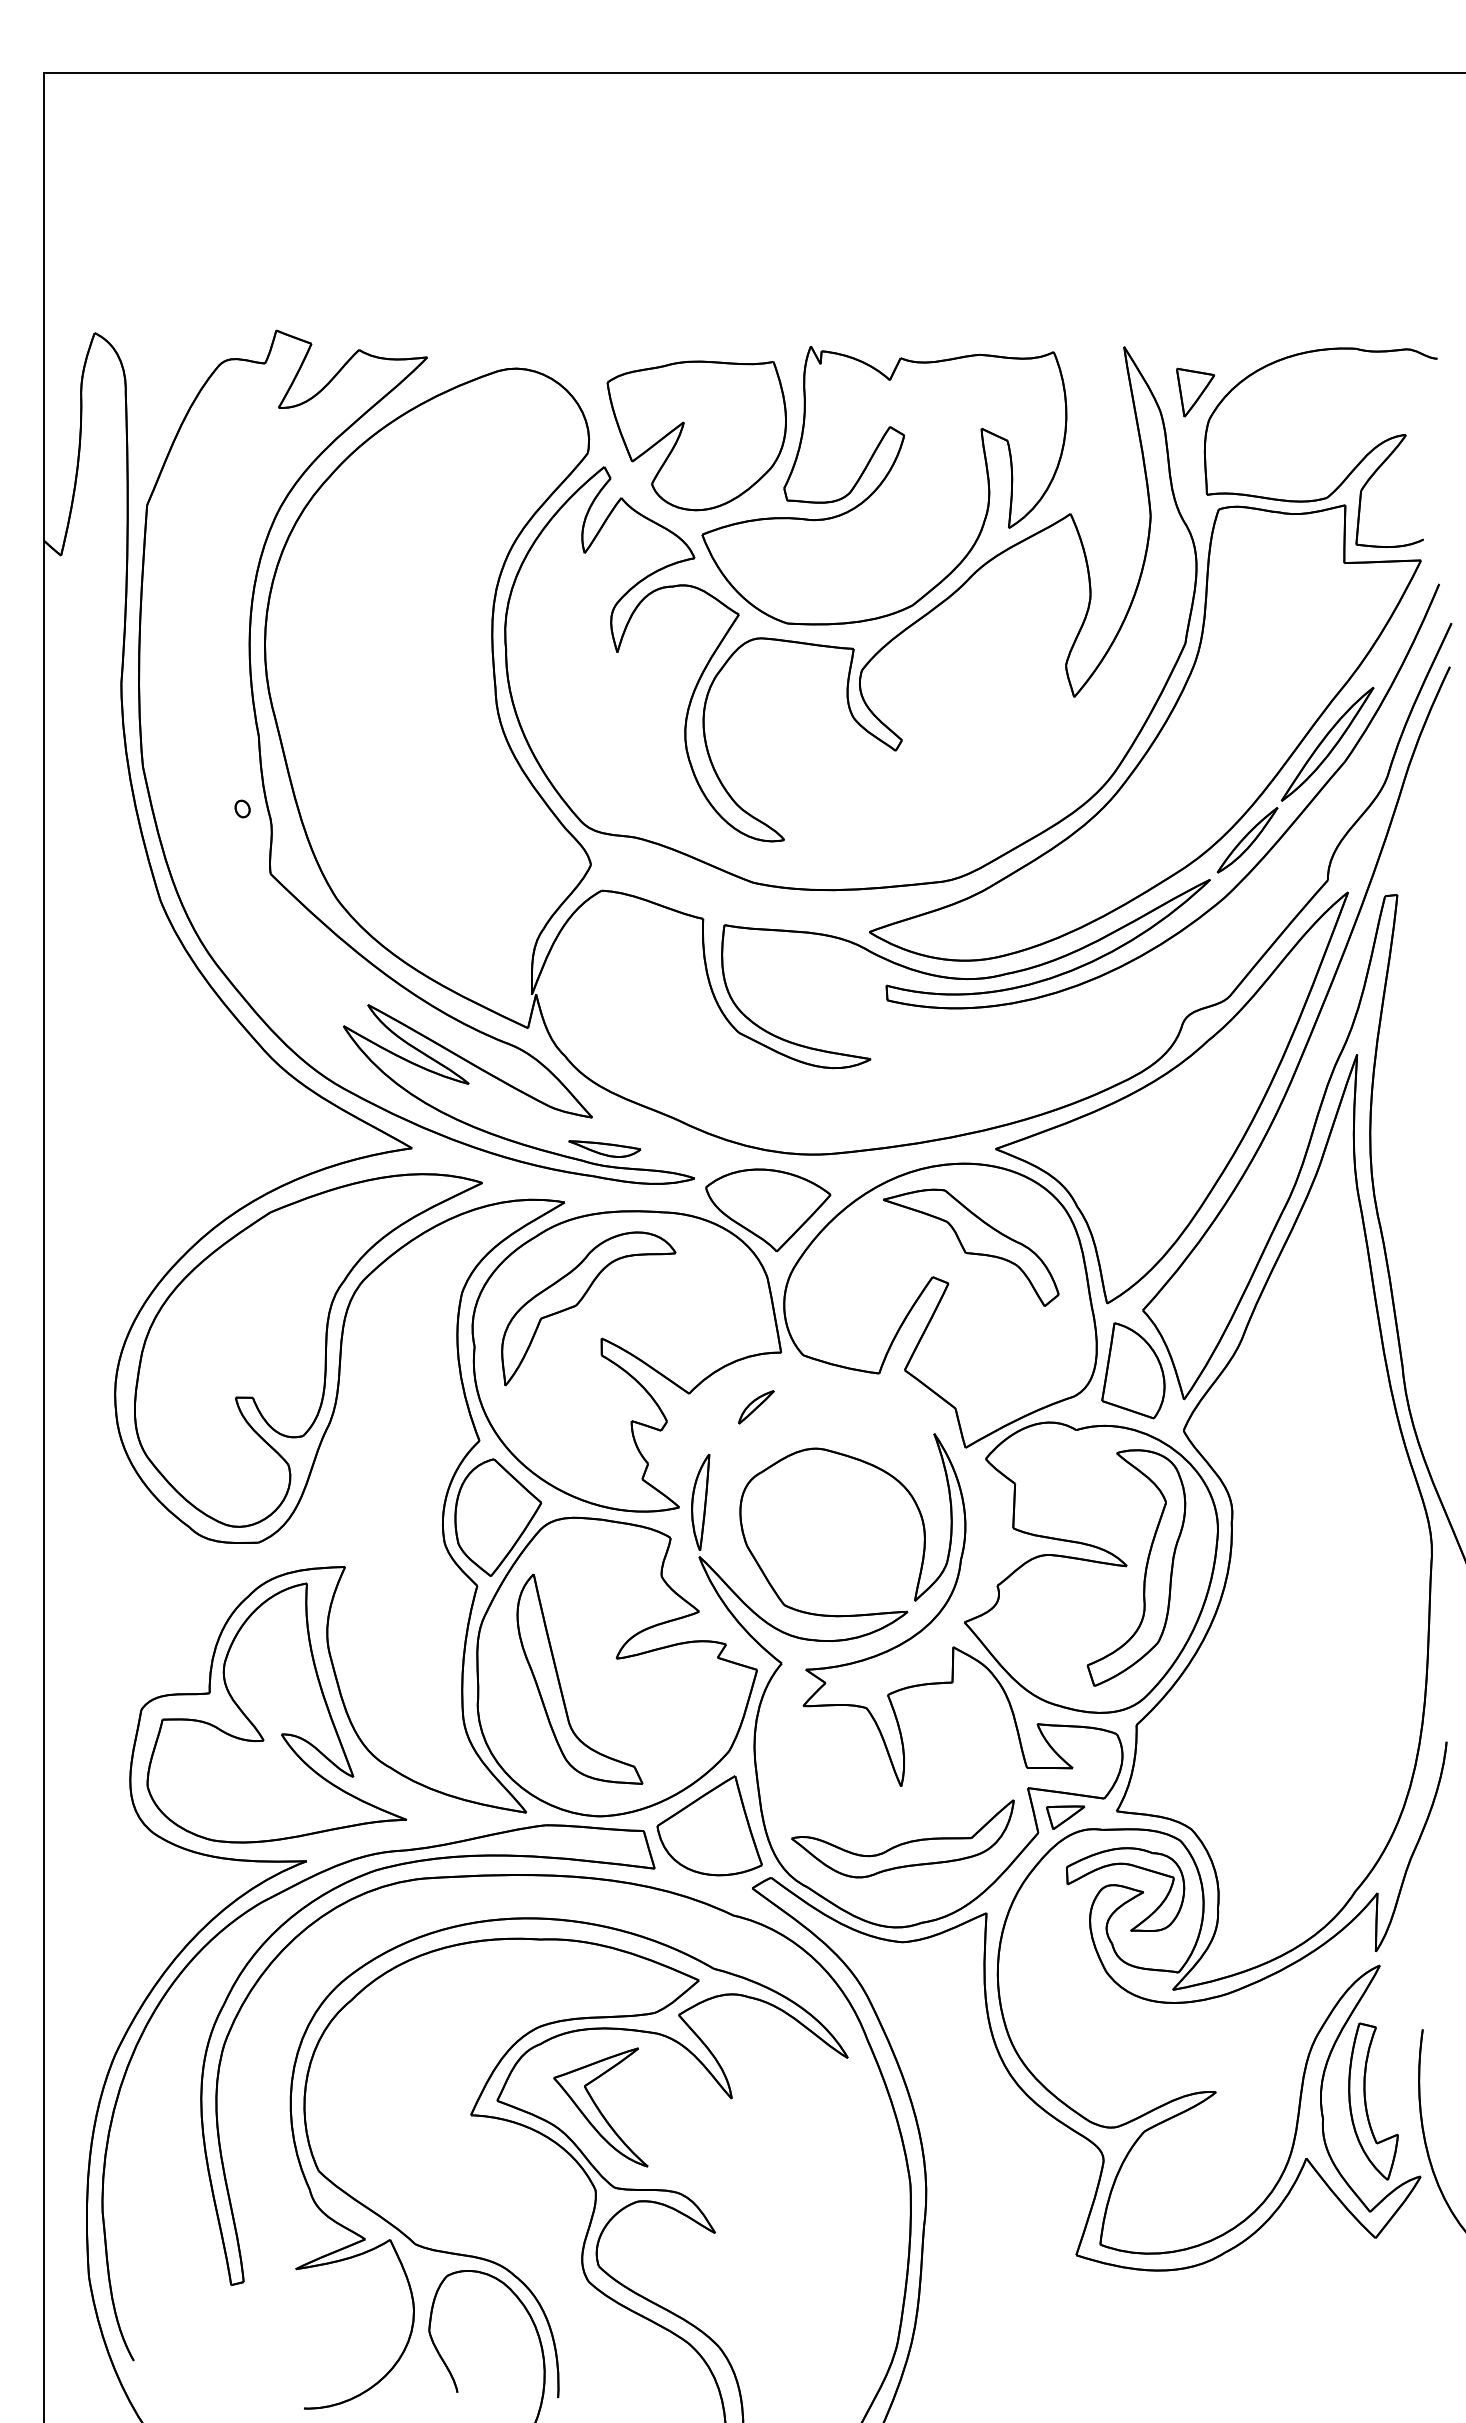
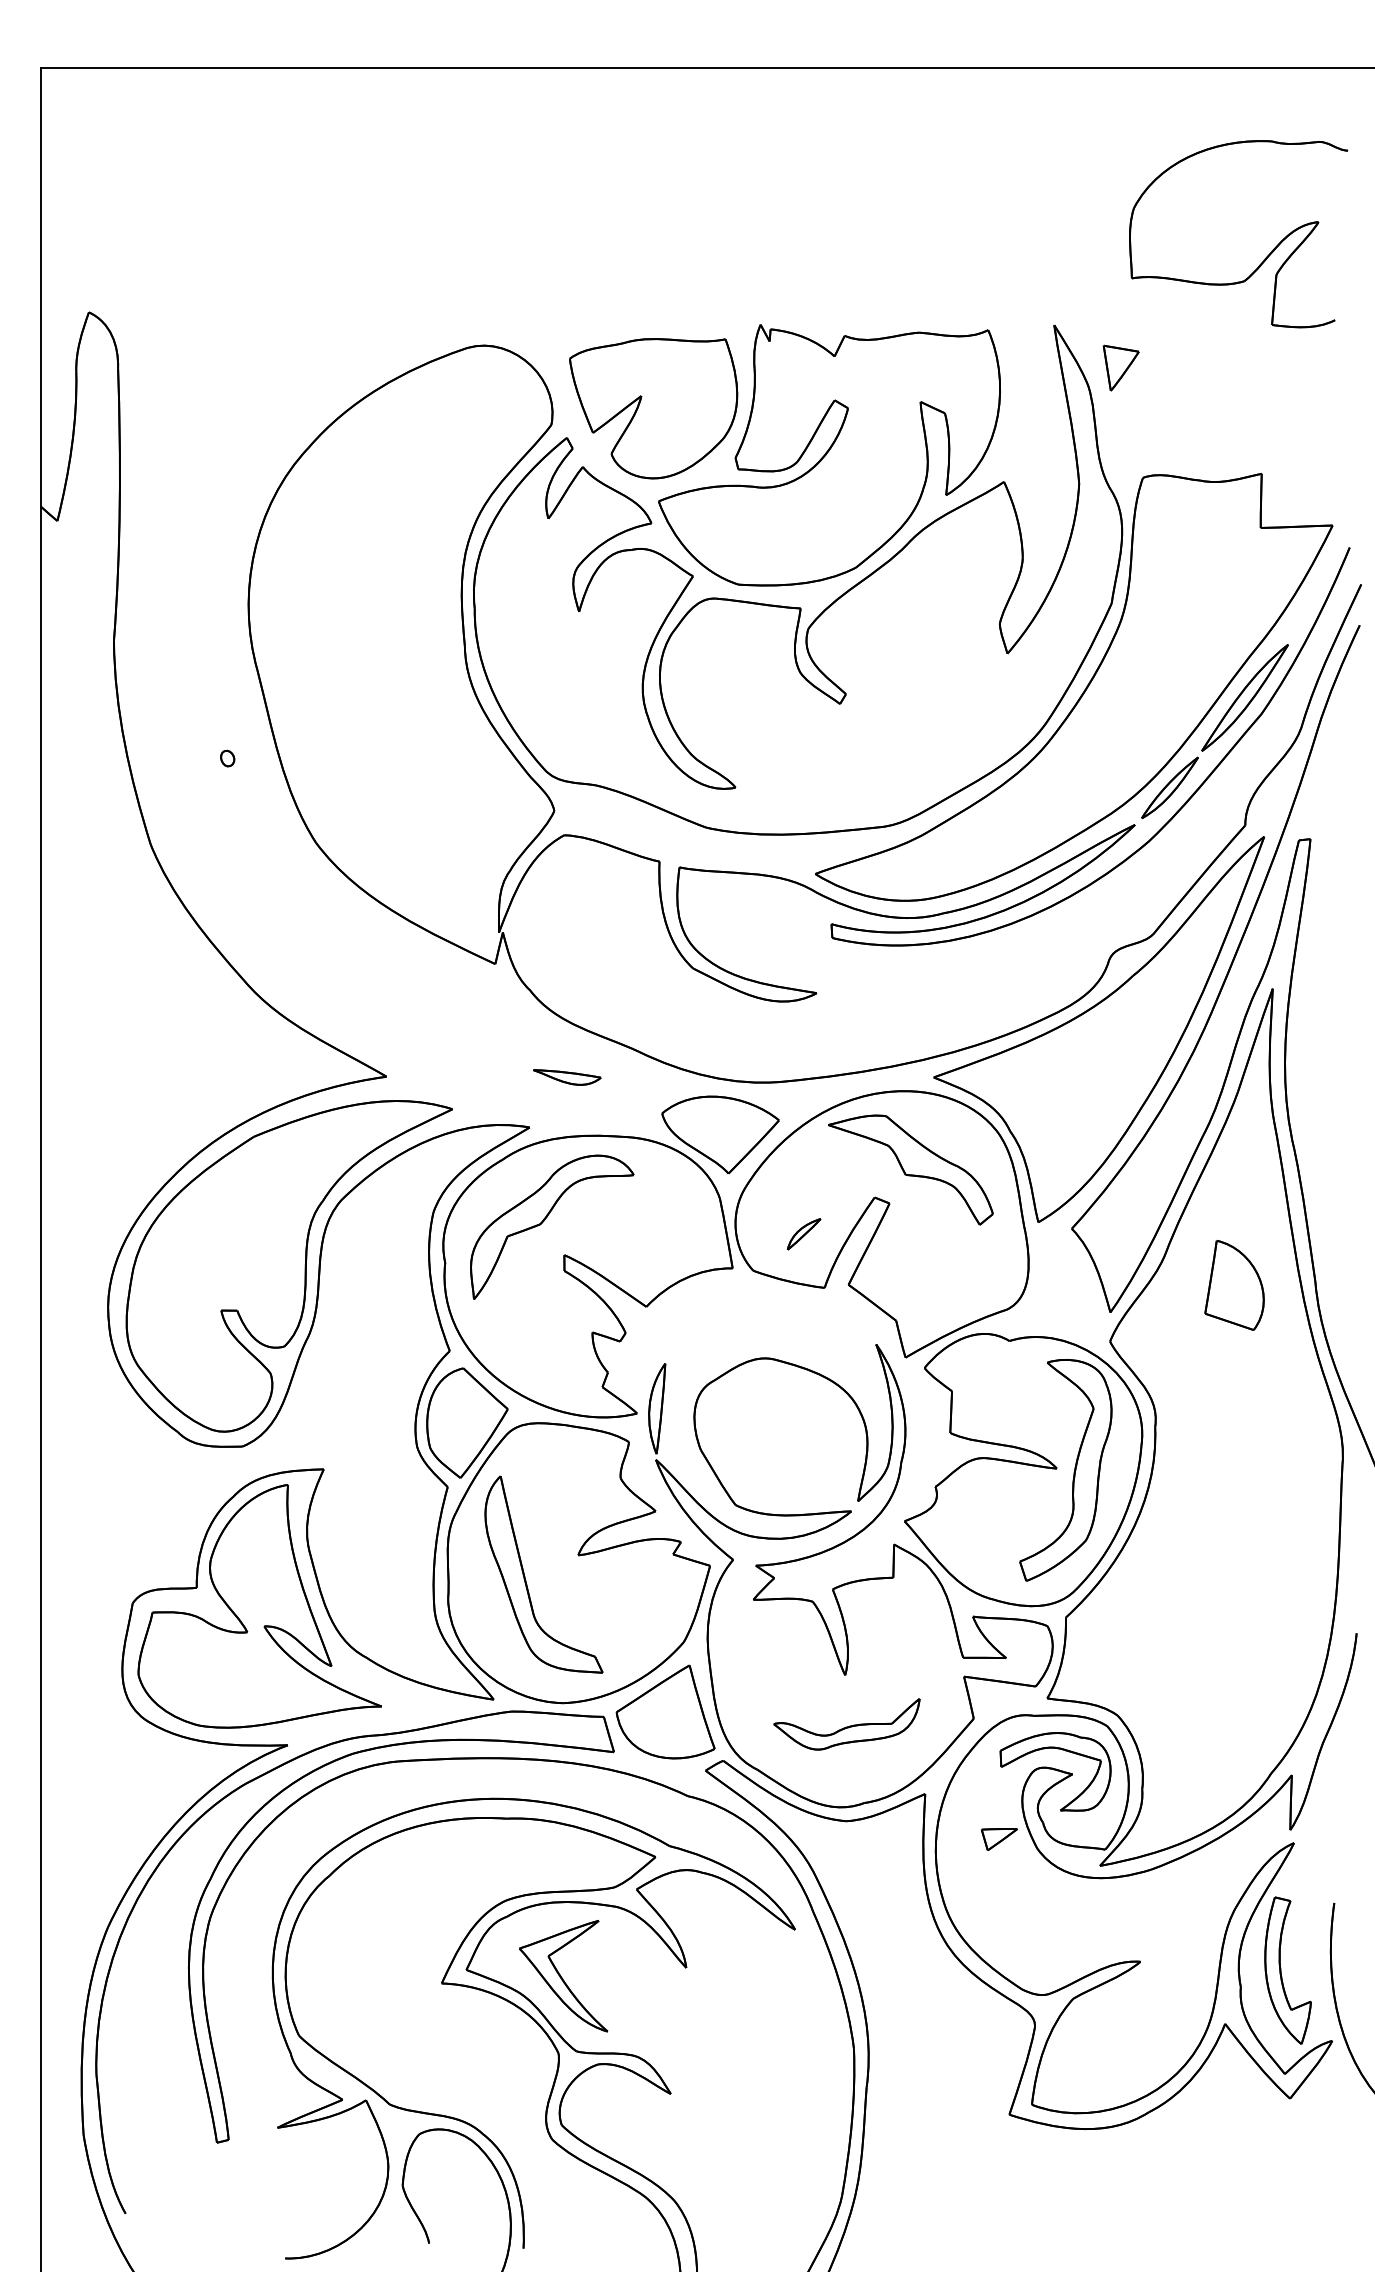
part: (1350, 471) -> (1266, 256), moved
part: (263, 775) -> (247, 727), removed
part: (1133, 1370) -> (1234, 1285), moved
part: (756, 1407) -> (804, 1234), moved
part: (1065, 1817) -> (999, 1839), moved
part: (902, 1838) -> (846, 1723), size x0.7

